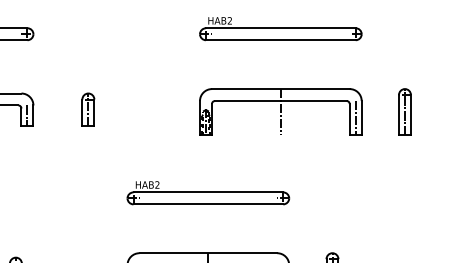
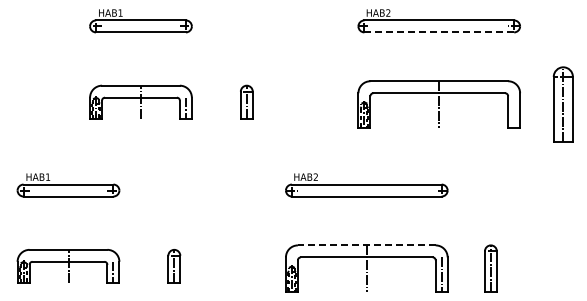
line: (281, 40) -> (439, 32), solid -> dashed
part: (405, 112) -> (563, 104), size x1.6
line: (356, 118) -> (514, 110), removed
line: (208, 253) -> (366, 245), solid -> dashed

